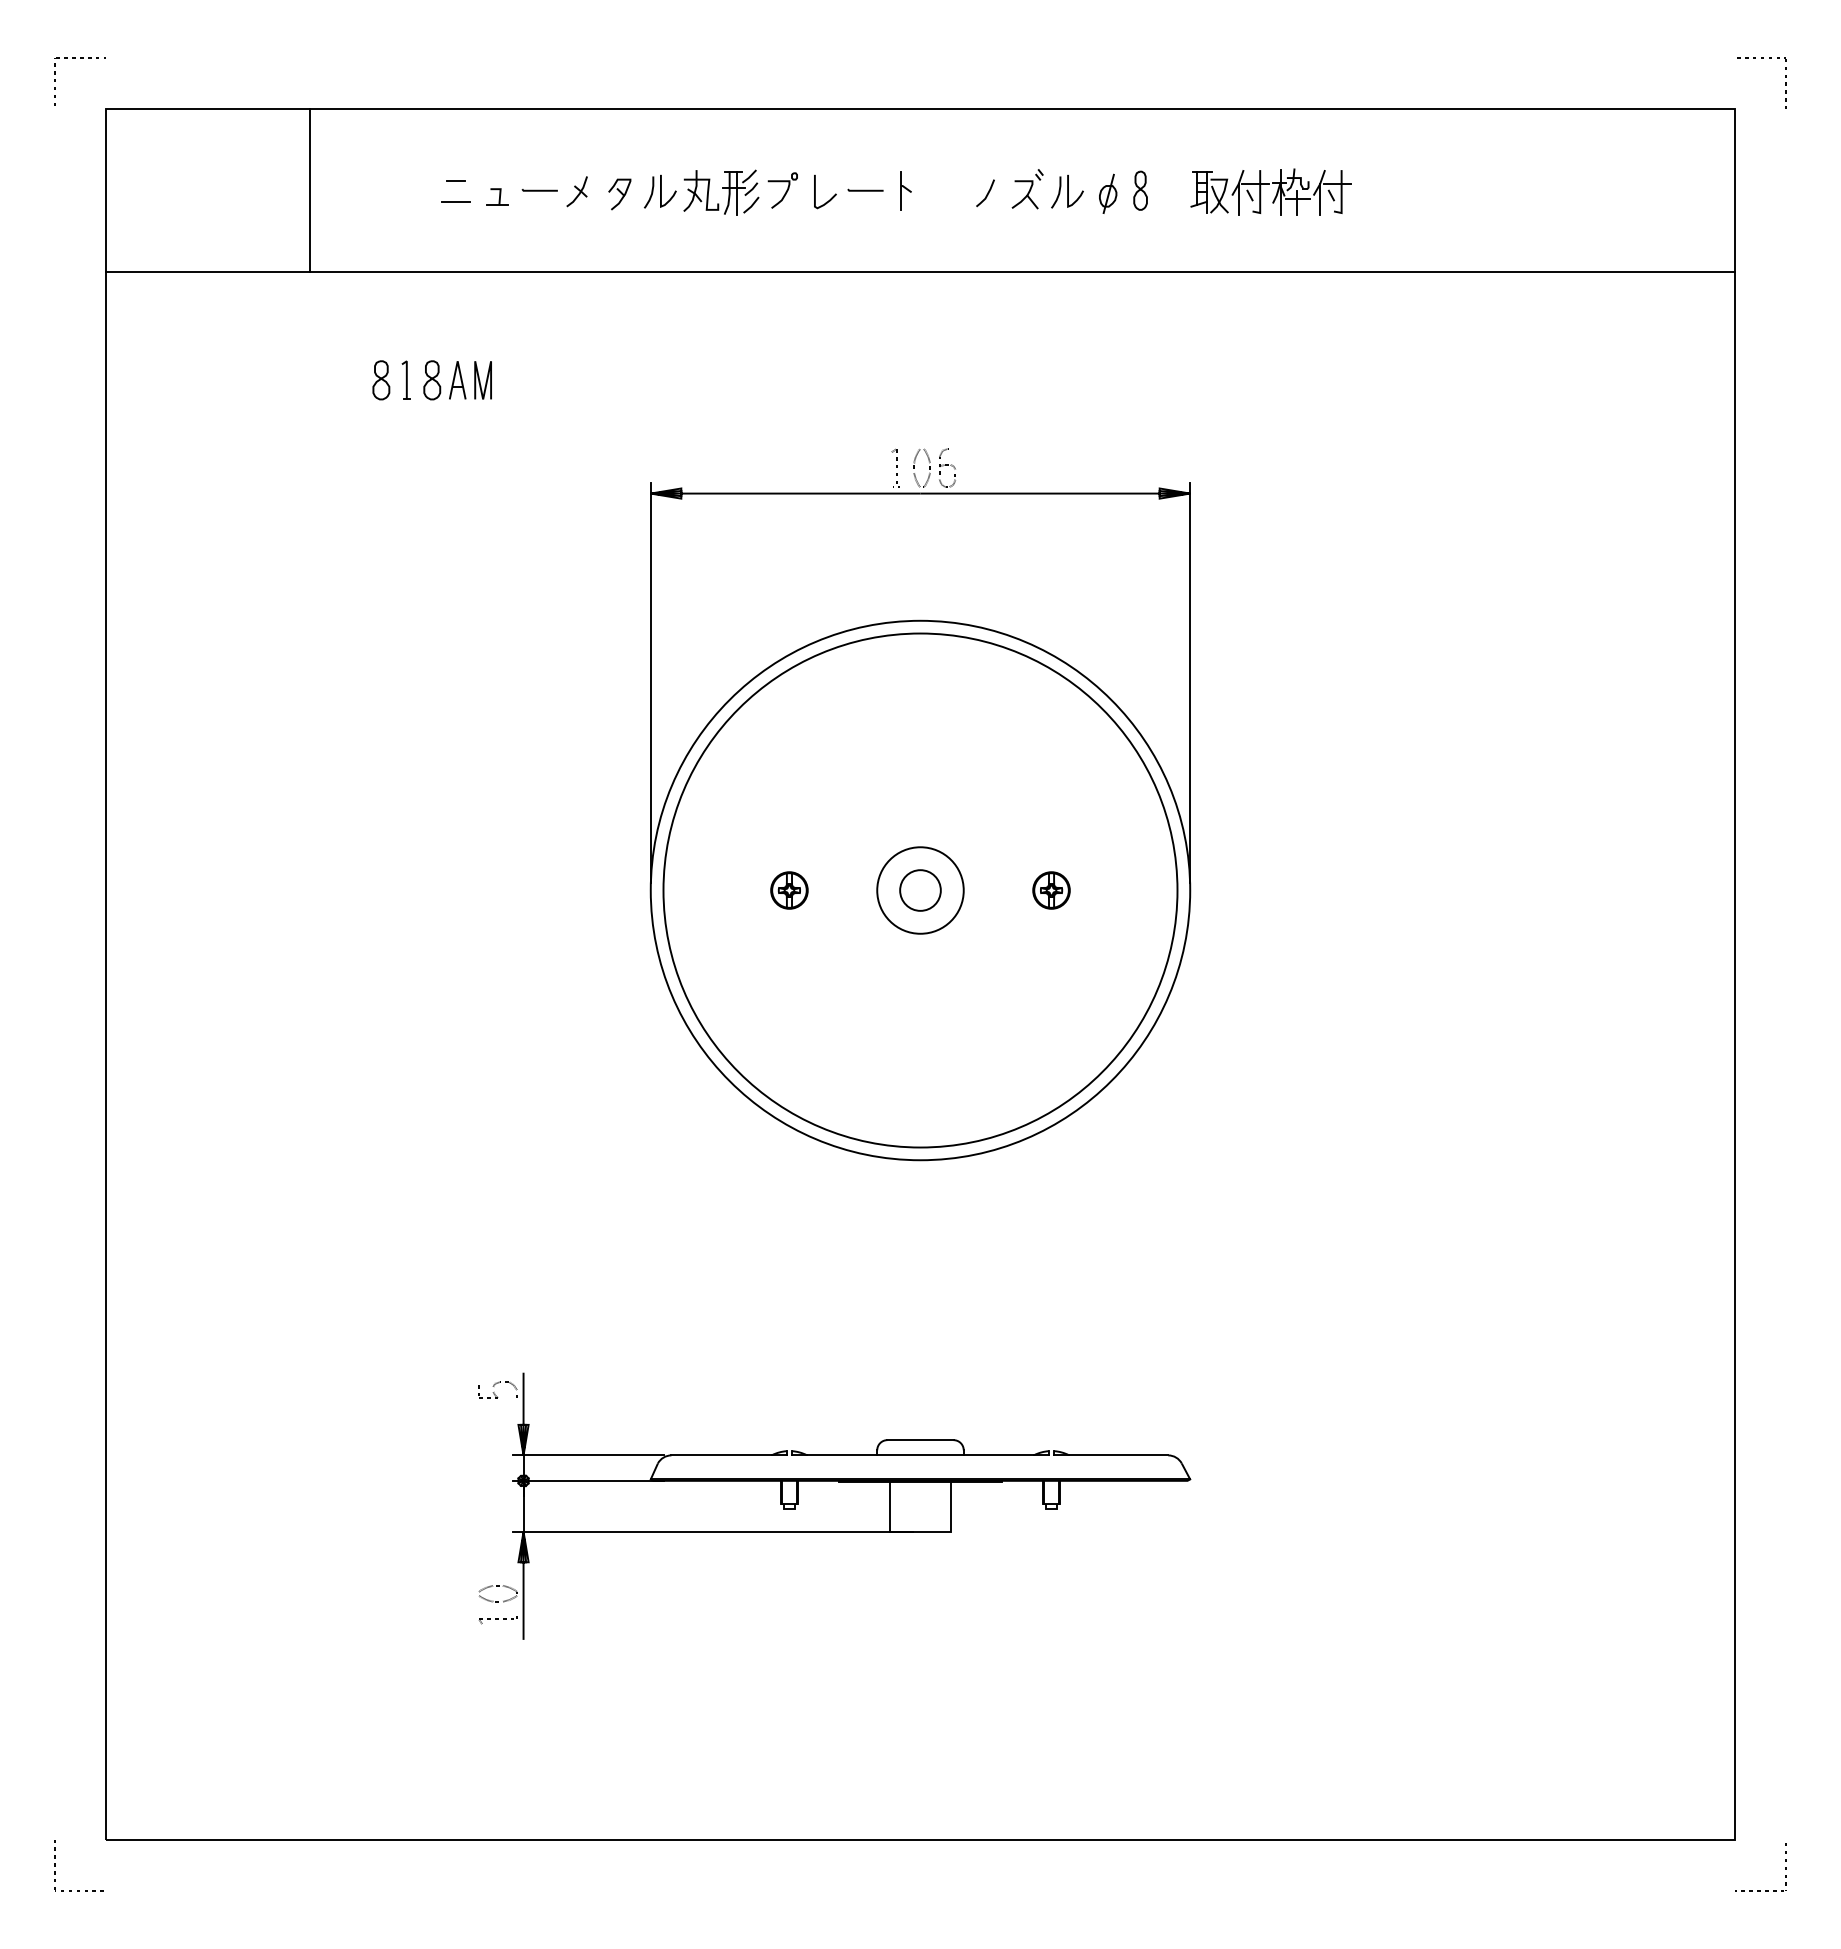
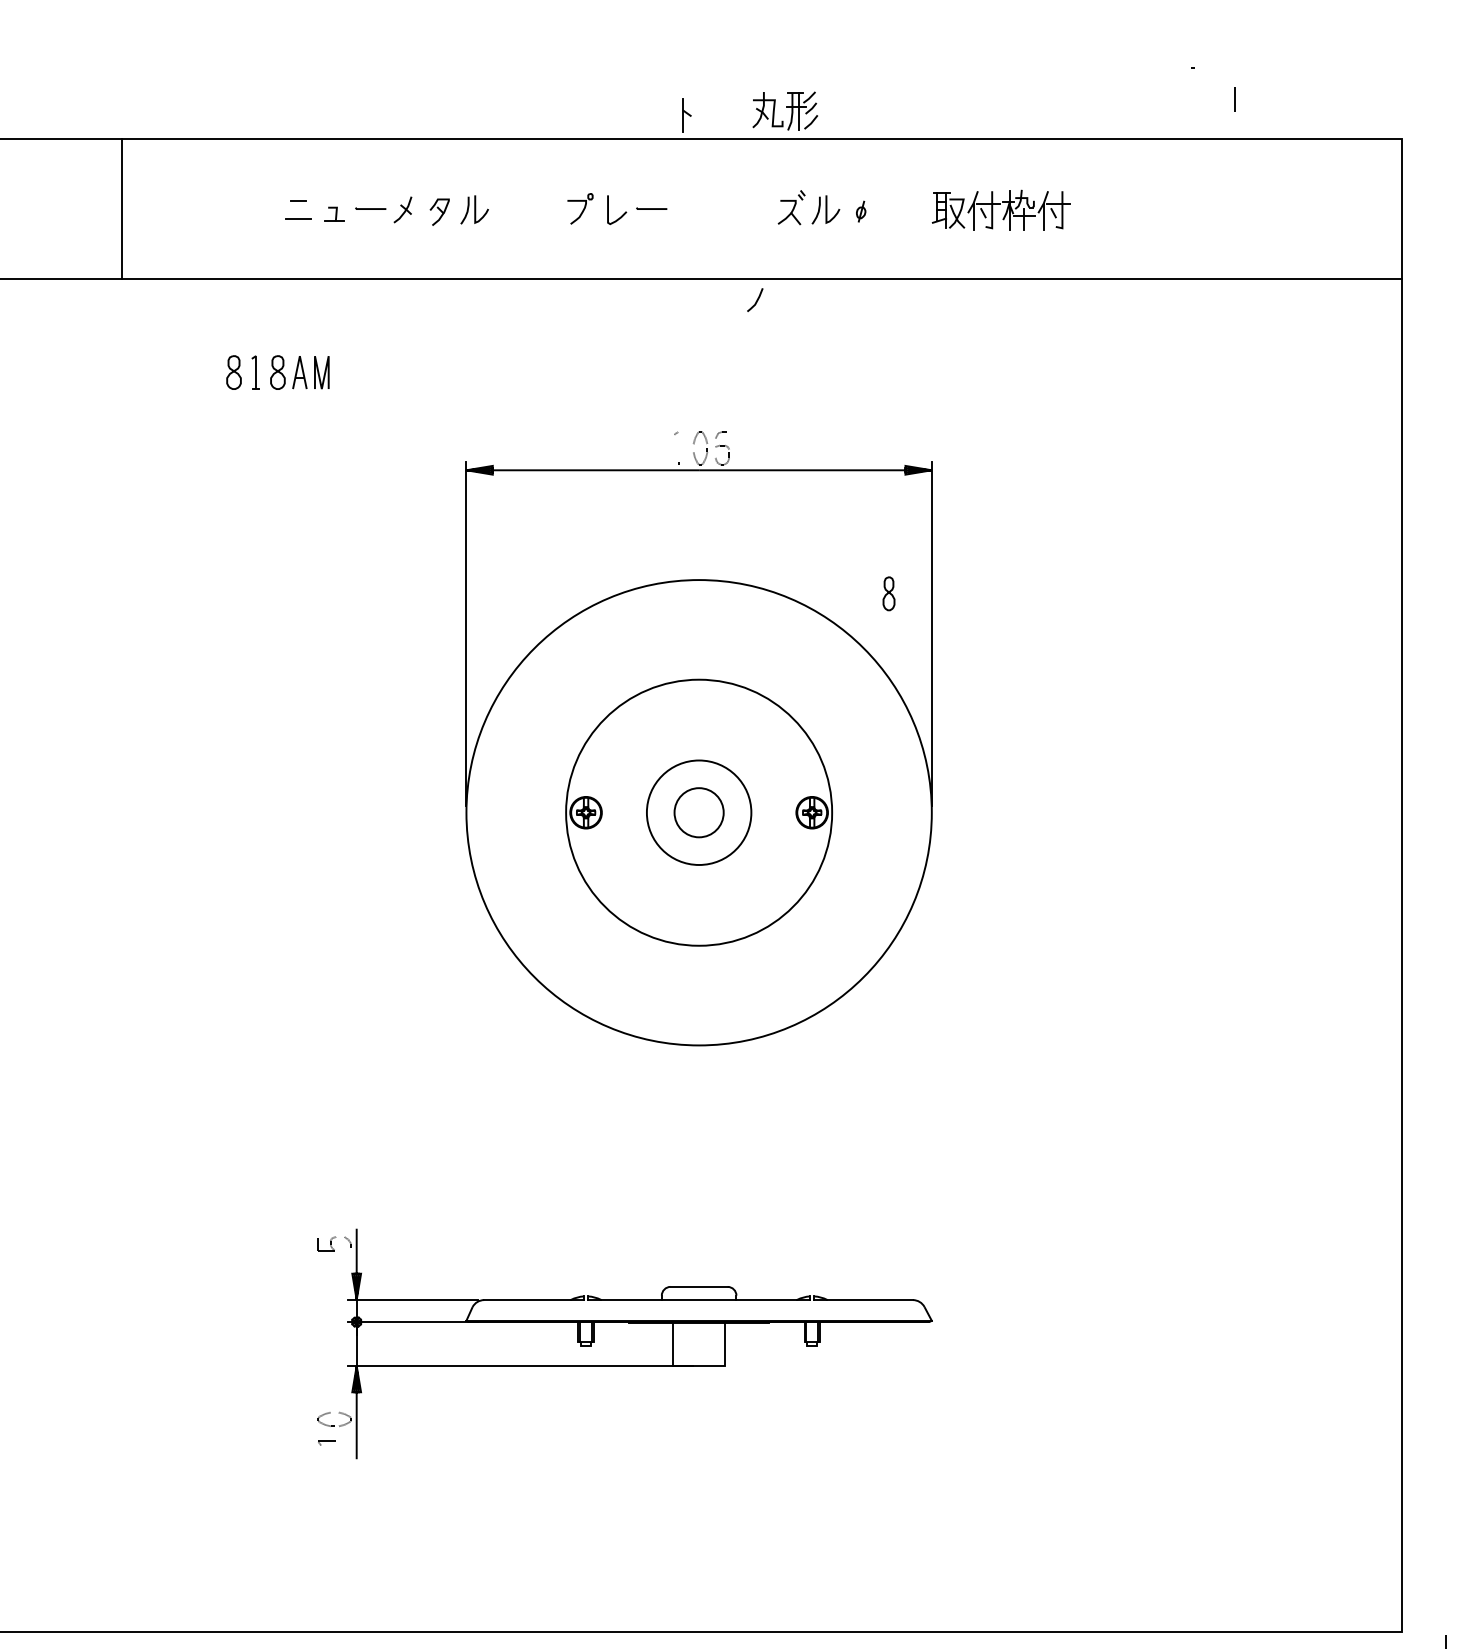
line: (1761, 58) -> (1214, 68), moved
line: (309, 190) -> (121, 208), moved
part: (905, 190) -> (686, 114), moved
part: (1140, 190) -> (888, 593), moved
part: (721, 192) -> (785, 111), moved
part: (1108, 193) -> (861, 211), size x0.6
line: (986, 194) -> (756, 301), moved
circle: (920, 890) -> (699, 812), size x0.6
circle: (920, 890) -> (699, 812), size x1.4
circle: (920, 890) -> (699, 812), size x1.4

